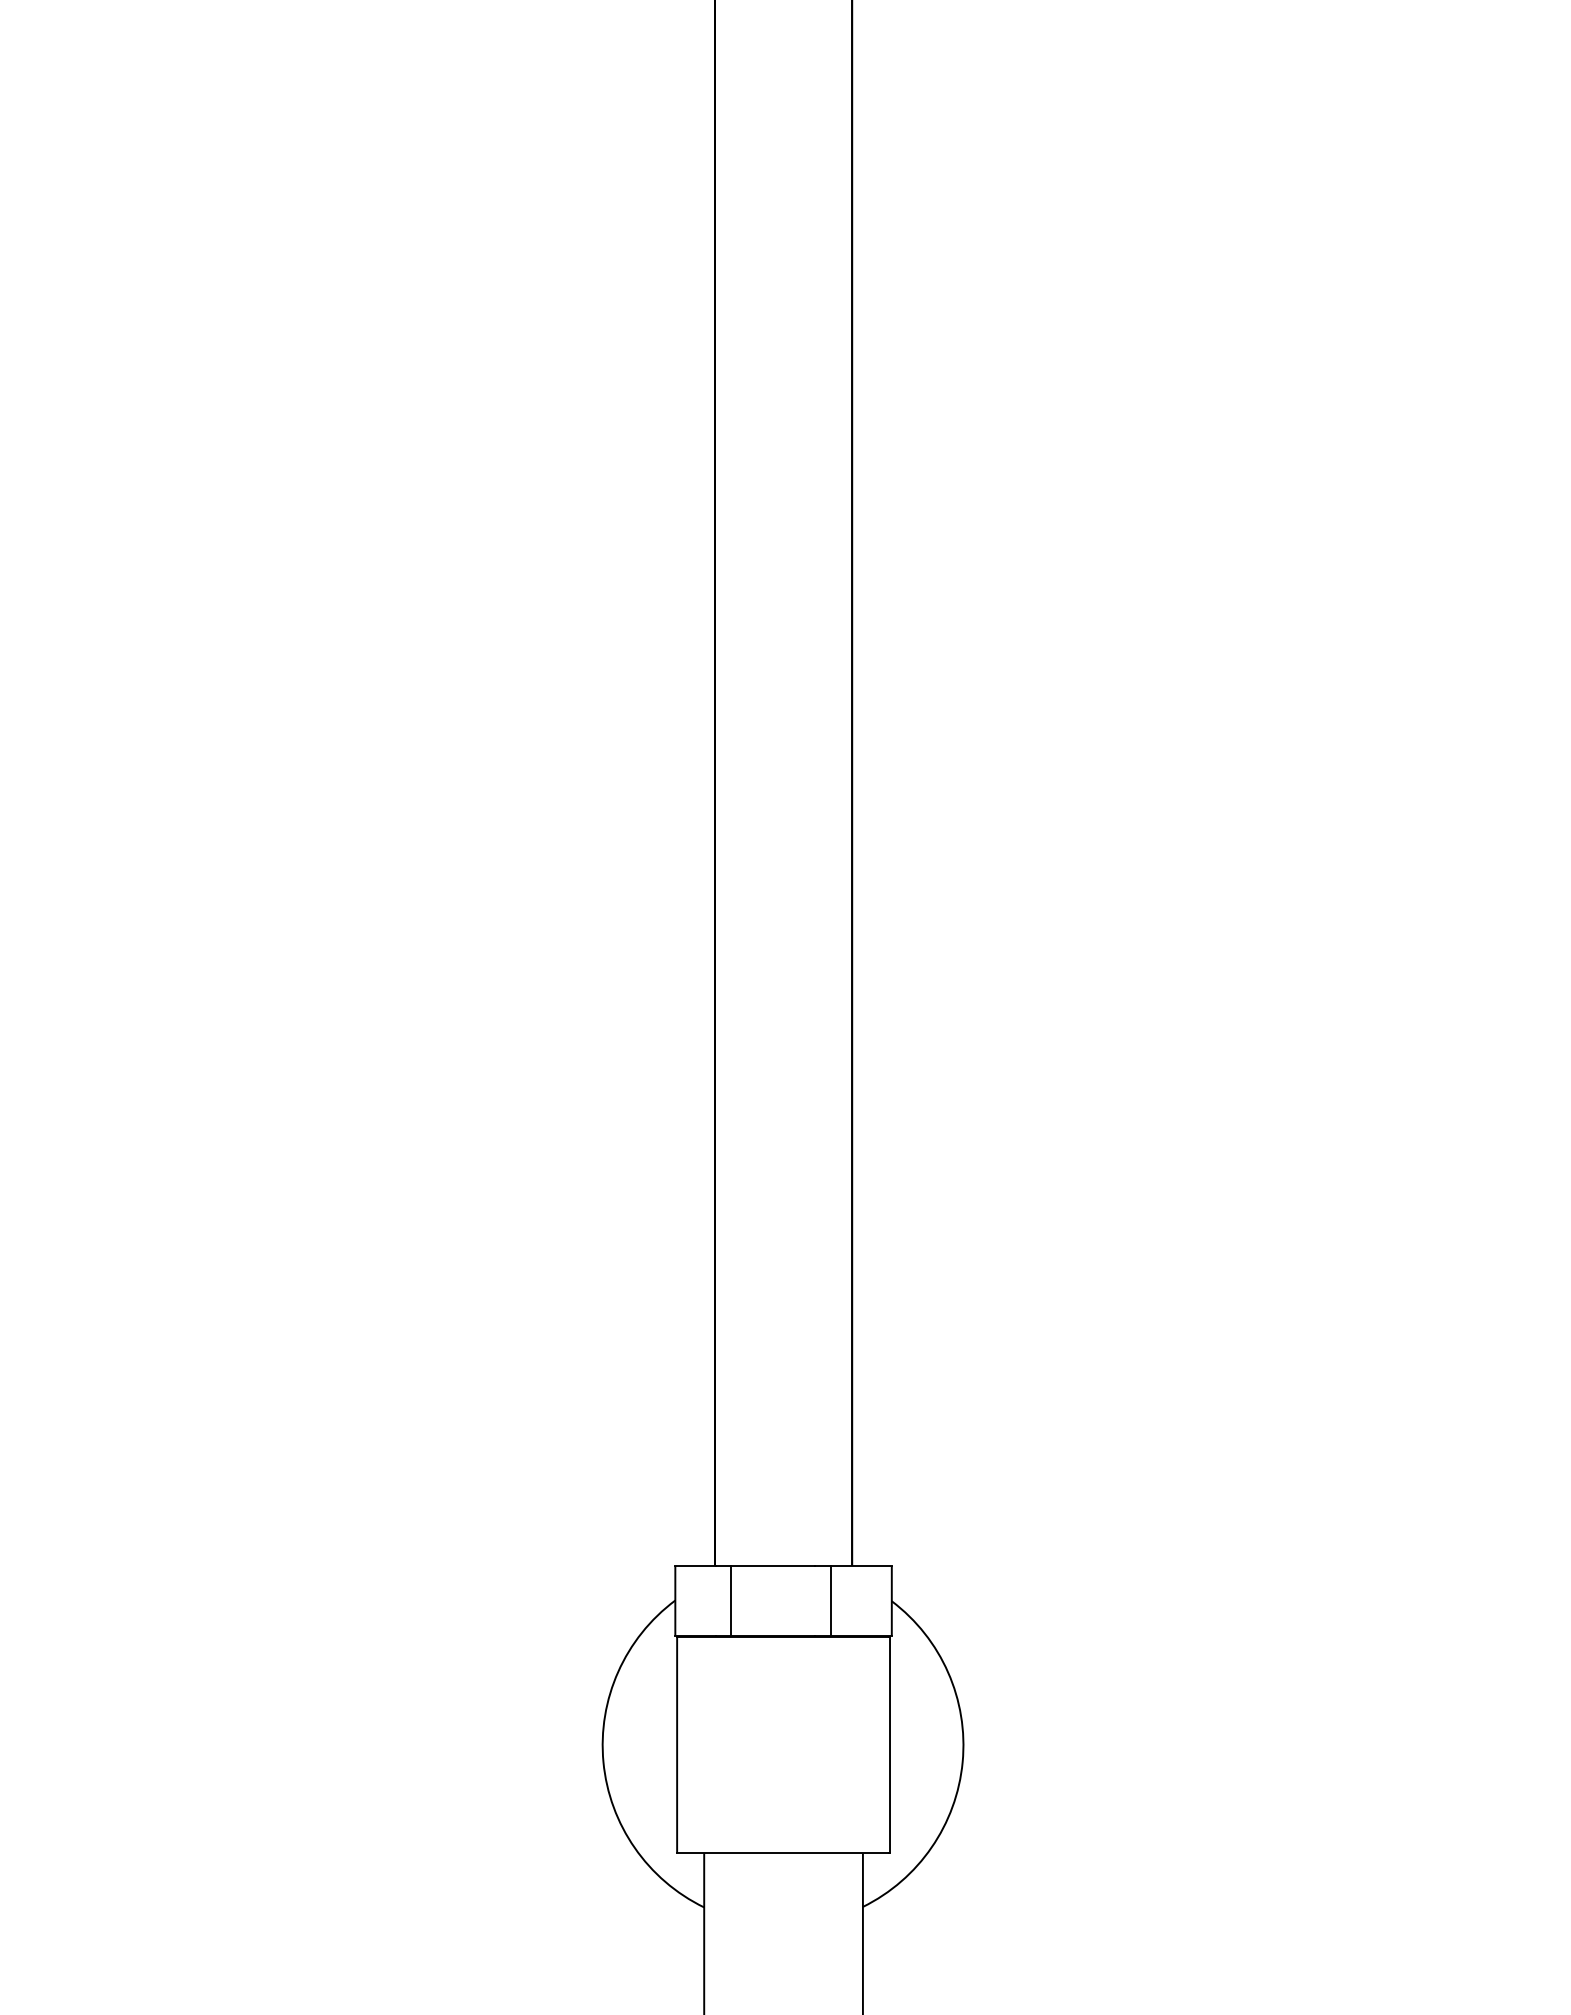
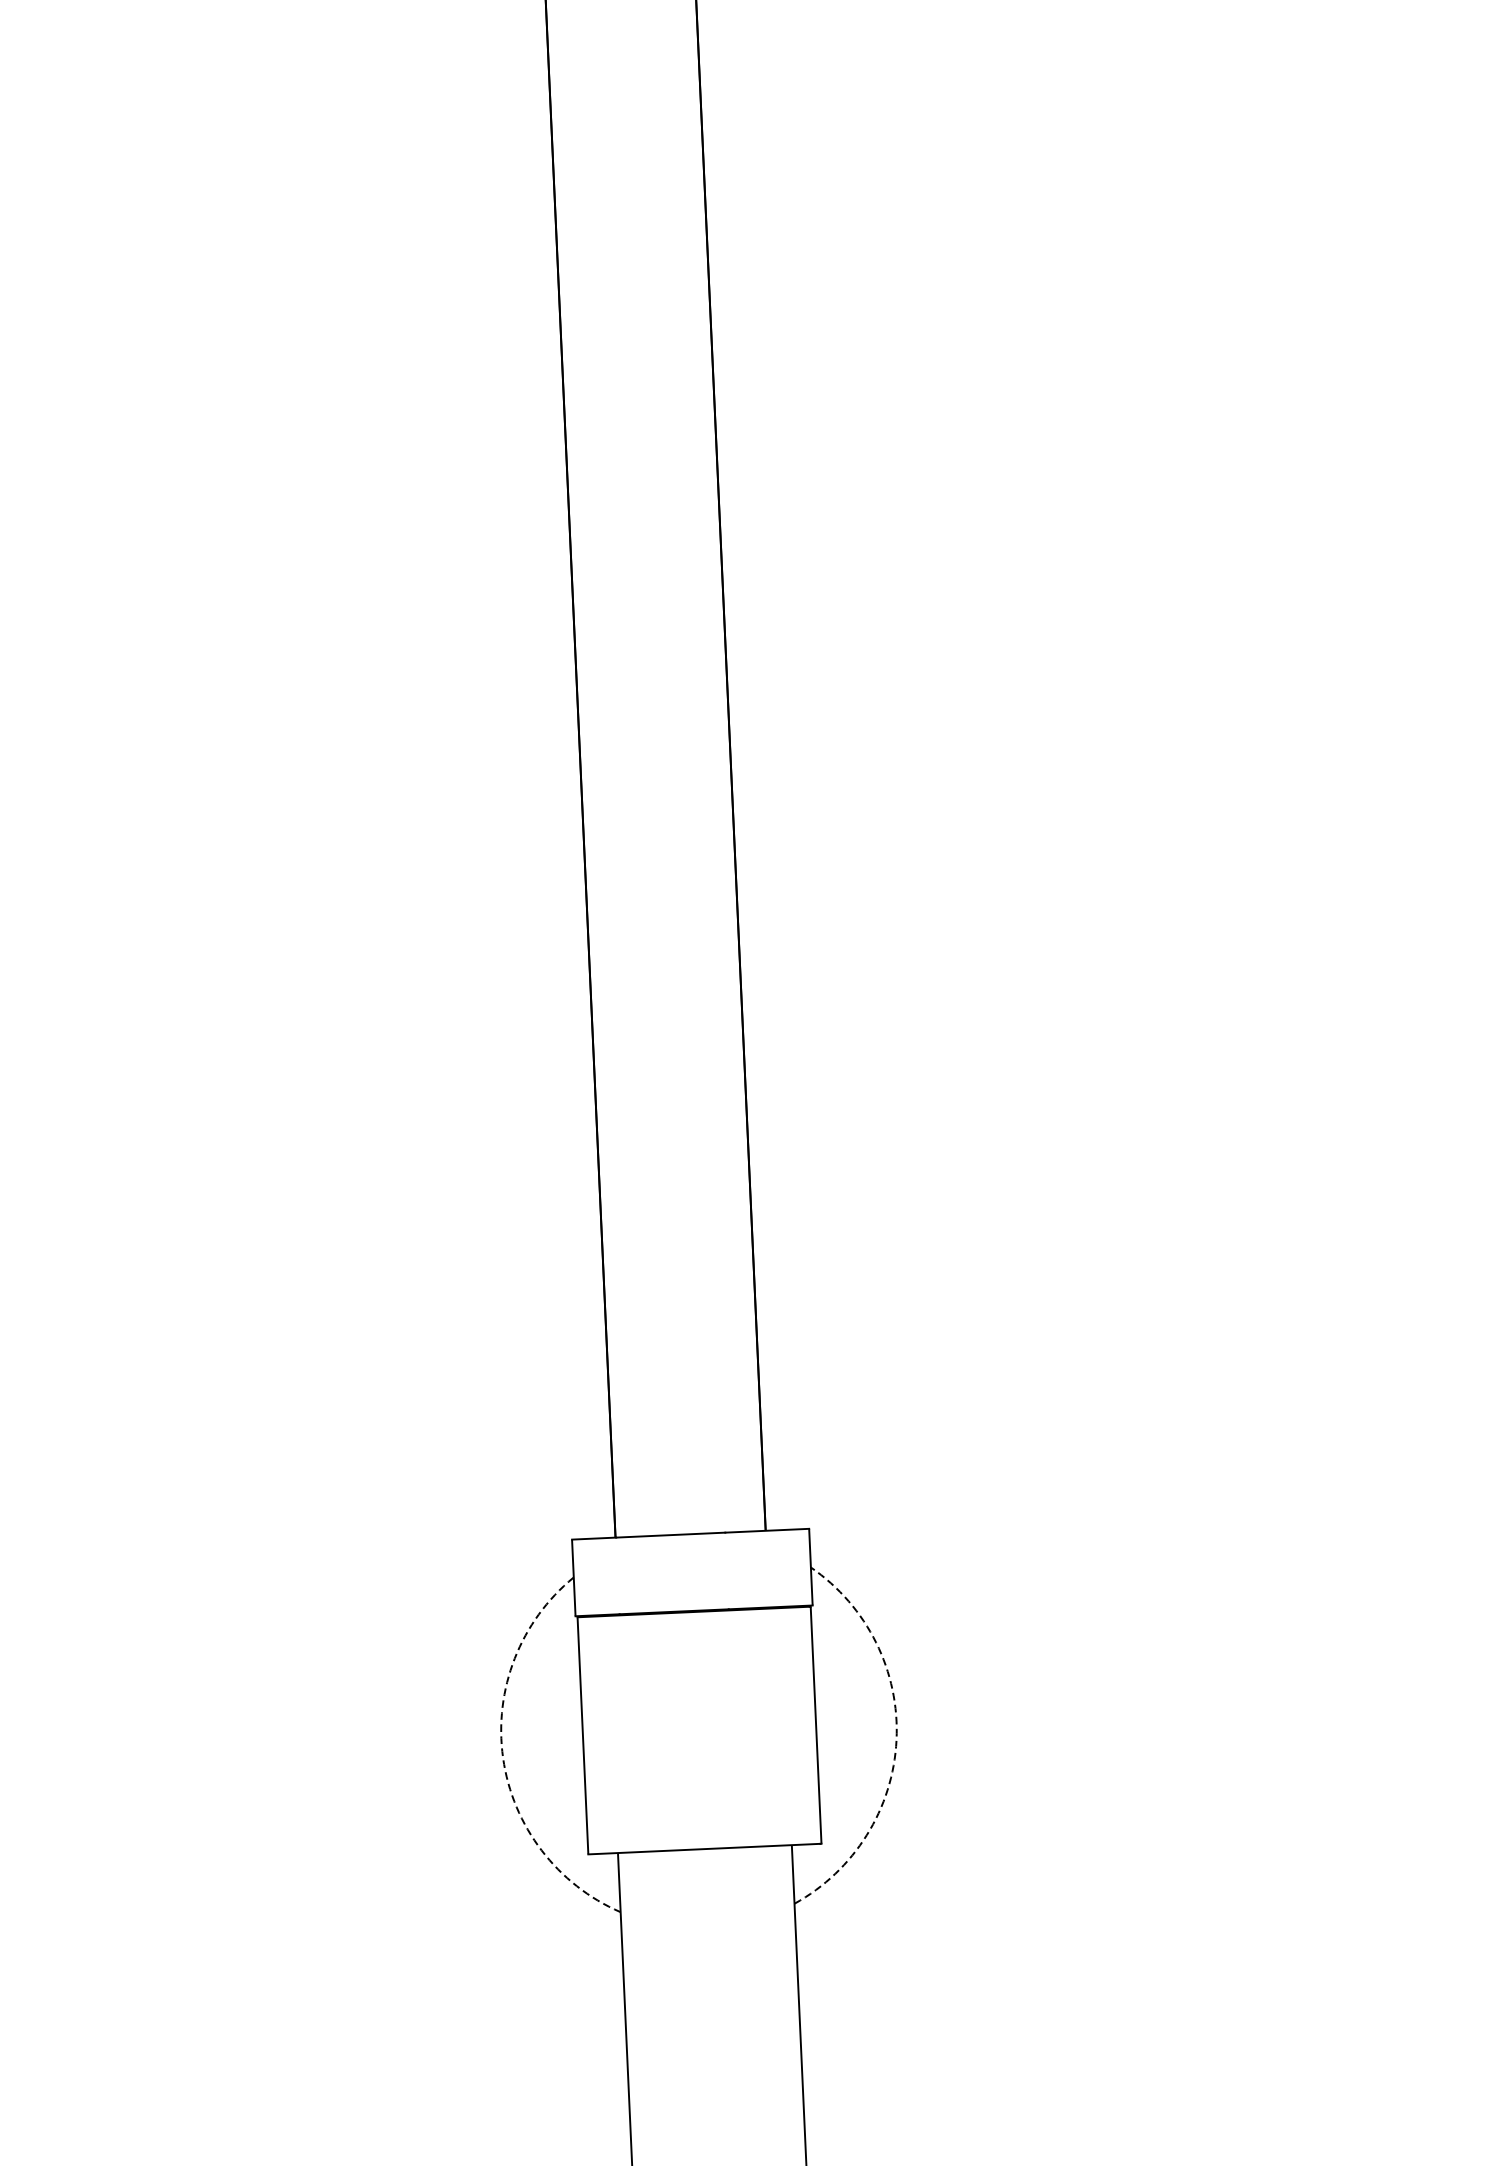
line: (731, 1600) -> (635, 1574), removed
line: (831, 1600) -> (744, 1569), removed
arc: (603, 1762) -> (503, 1758), solid -> dashed
arc: (962, 1762) -> (896, 1740), solid -> dashed

